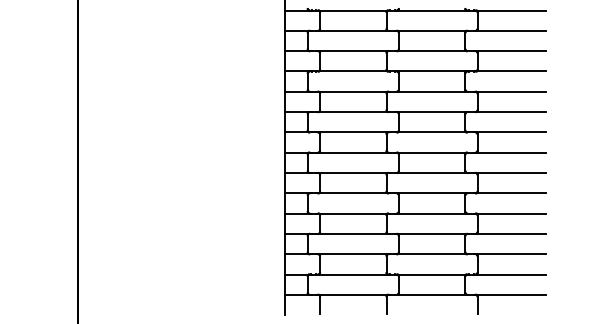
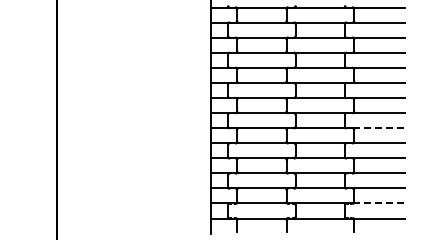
line: (510, 173) -> (378, 128), solid -> dashed
line: (510, 274) -> (378, 203), solid -> dashed

